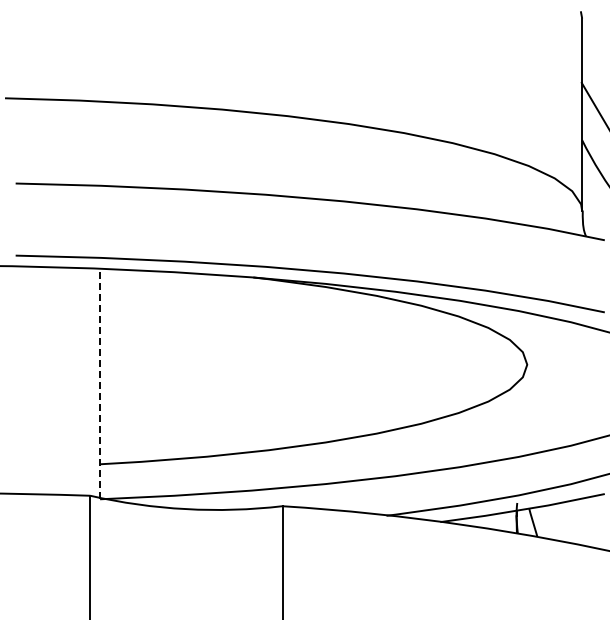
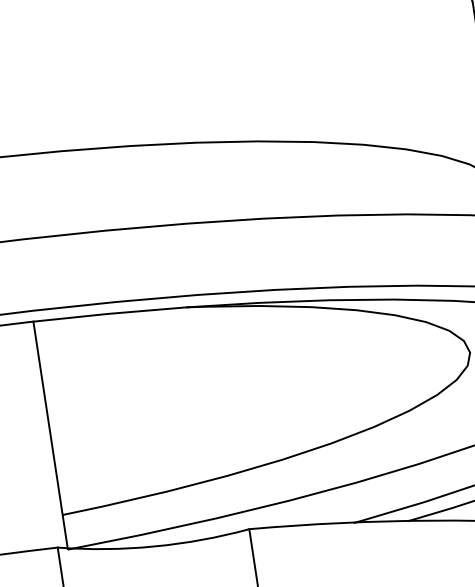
line: (100, 383) -> (50, 435), dashed -> solid

